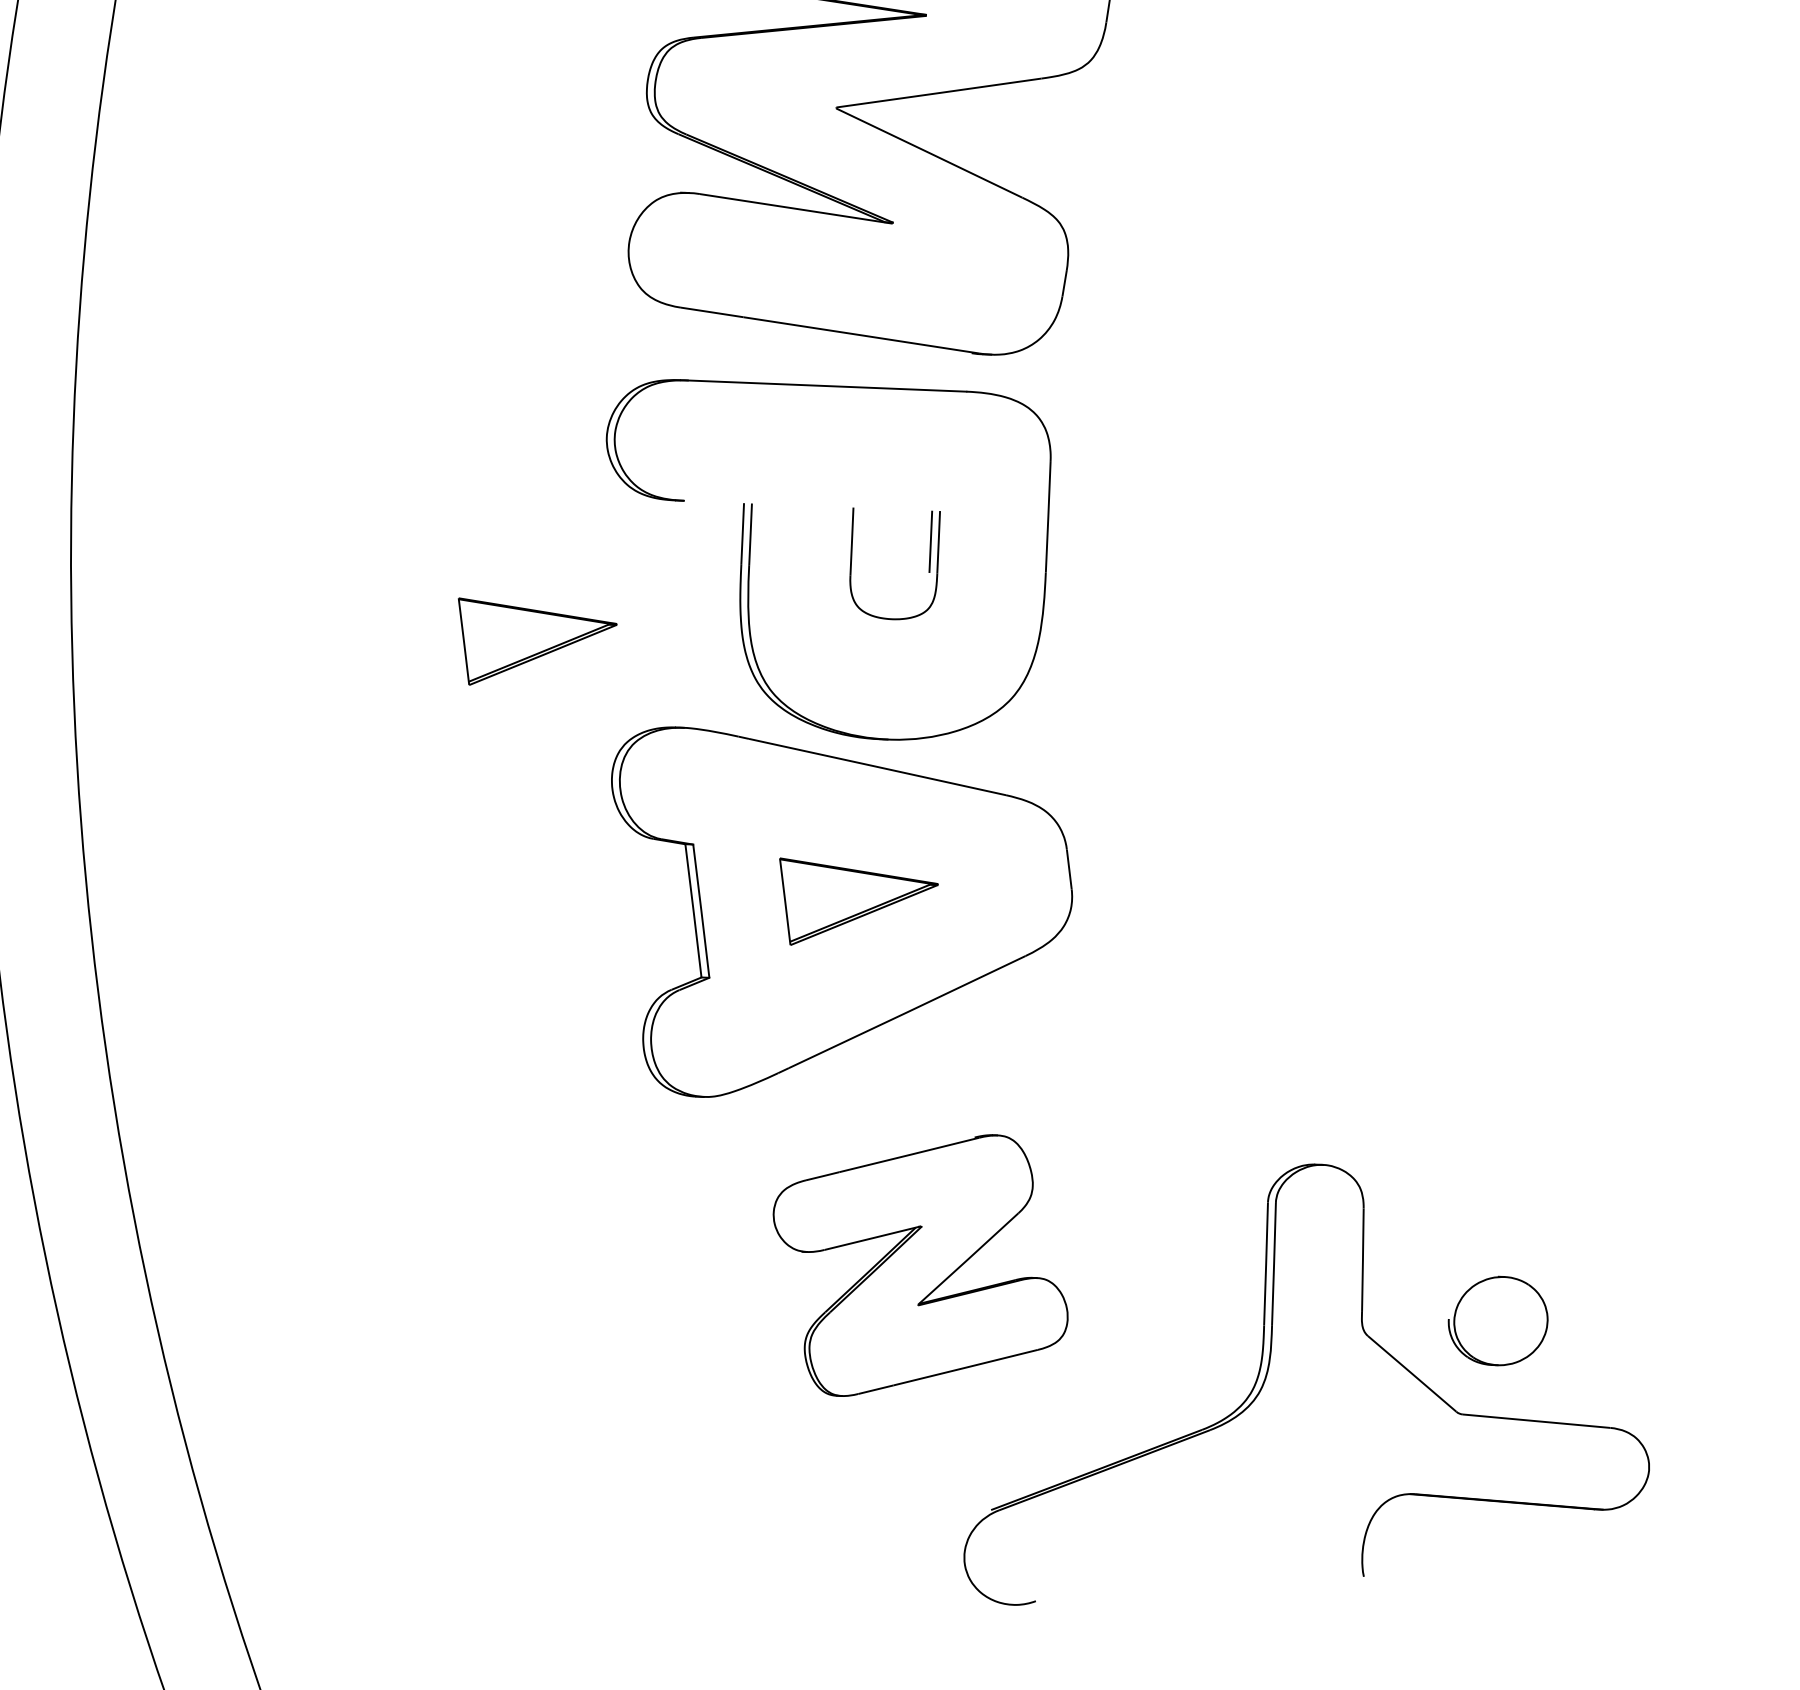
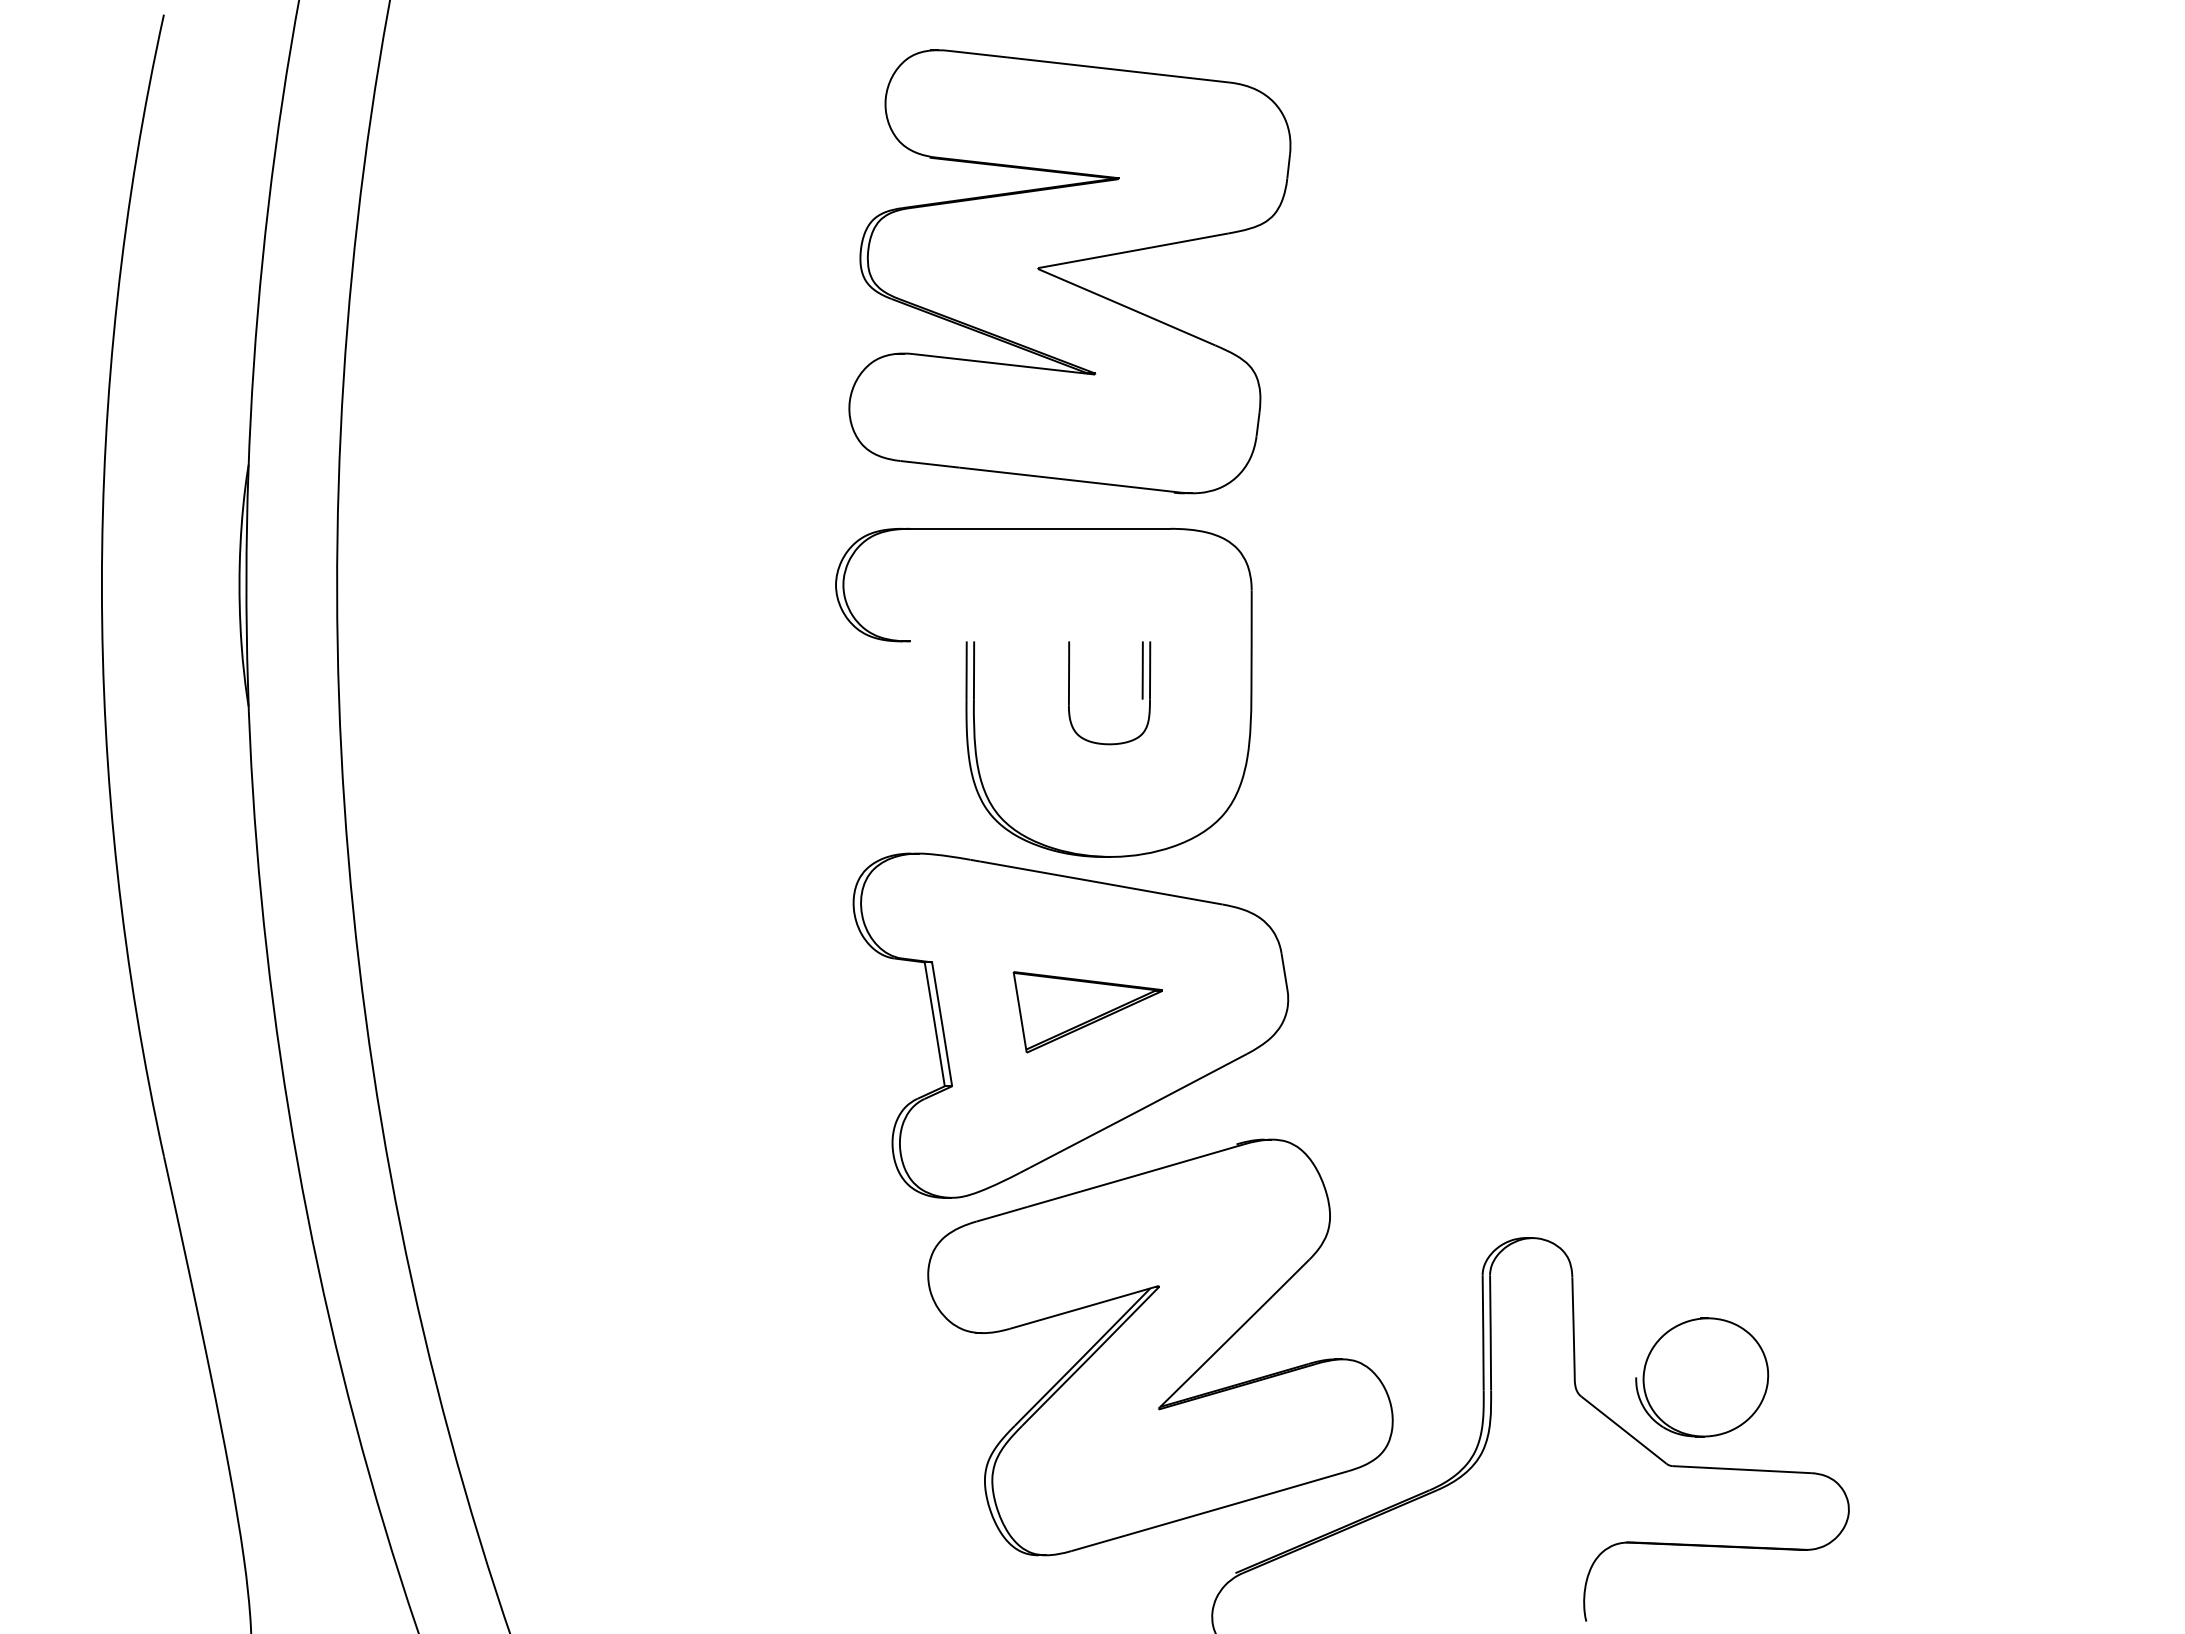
part: (535, 644) -> (777, 781), removed
part: (920, 1265) -> (1160, 1347), size x1.67
part: (1498, 1321) -> (1702, 1377), size x1.43

